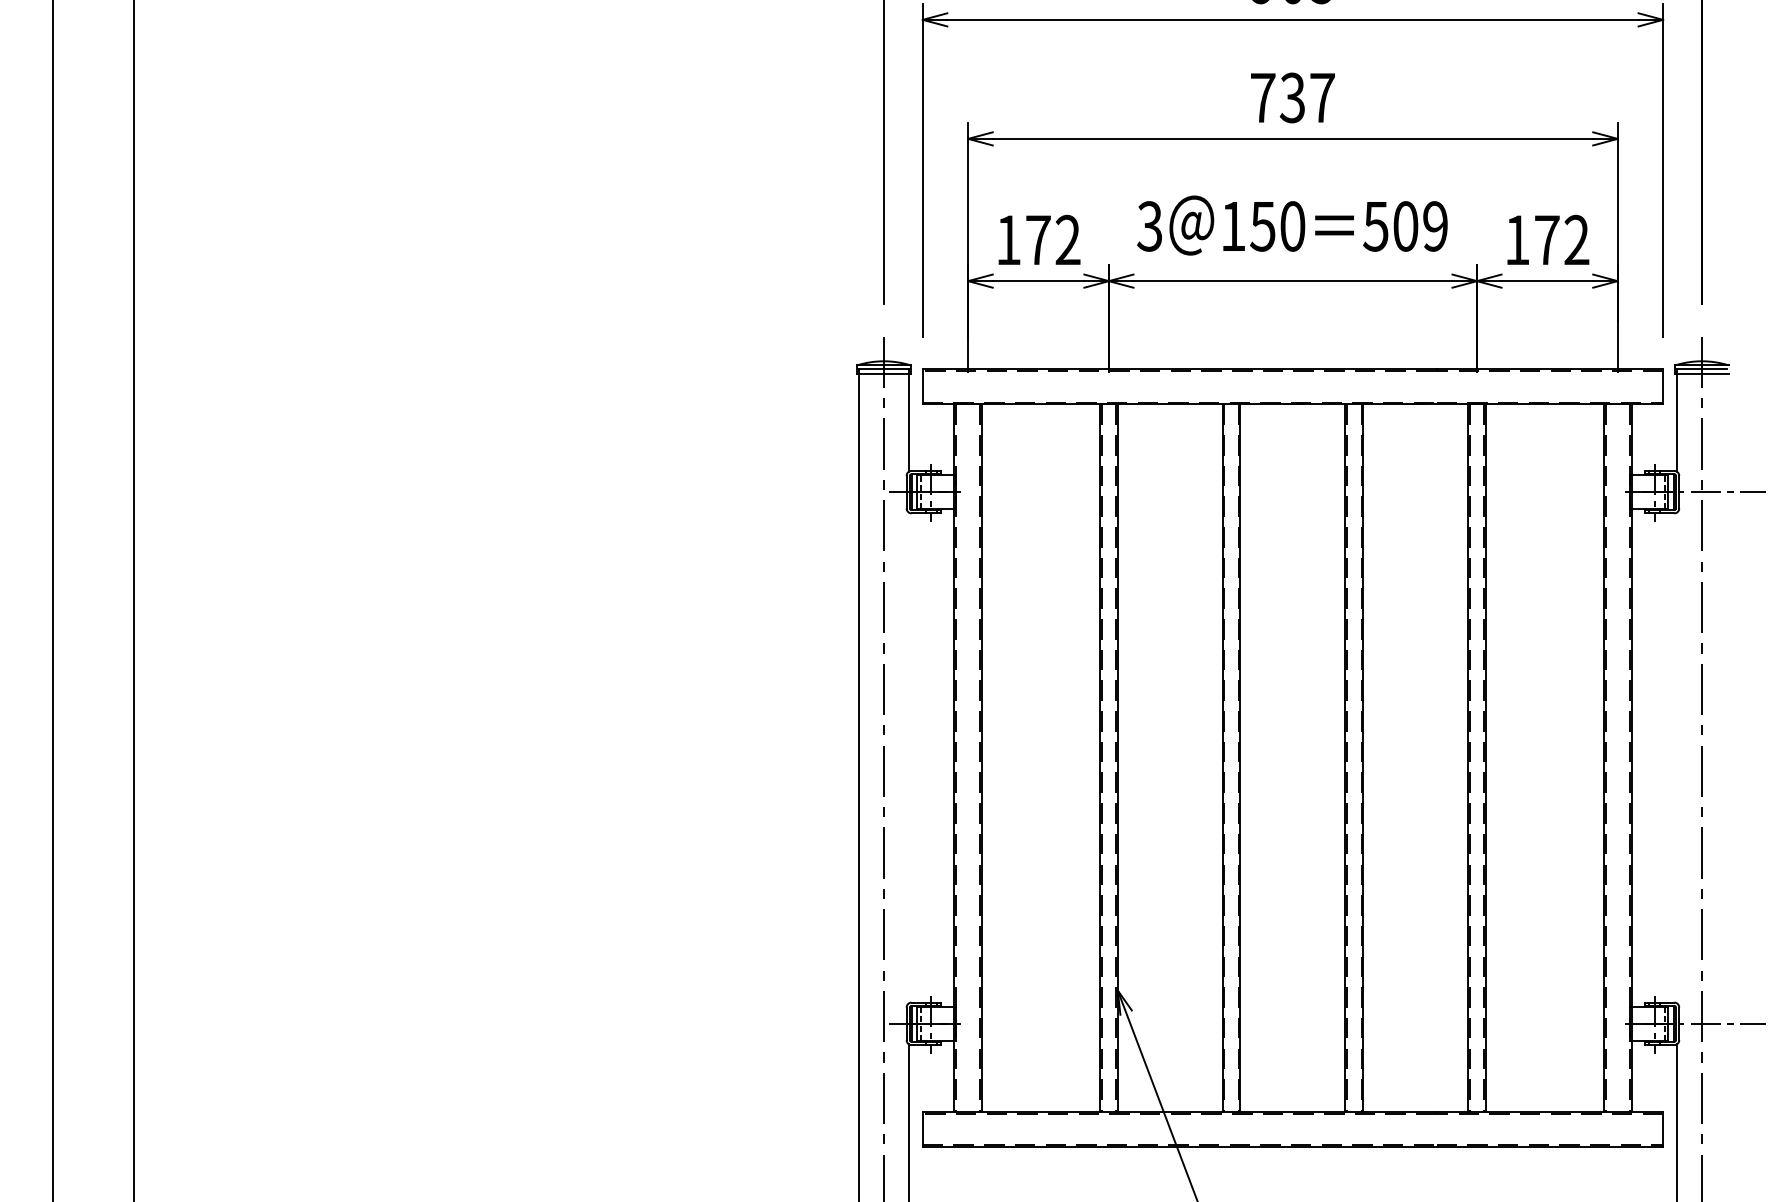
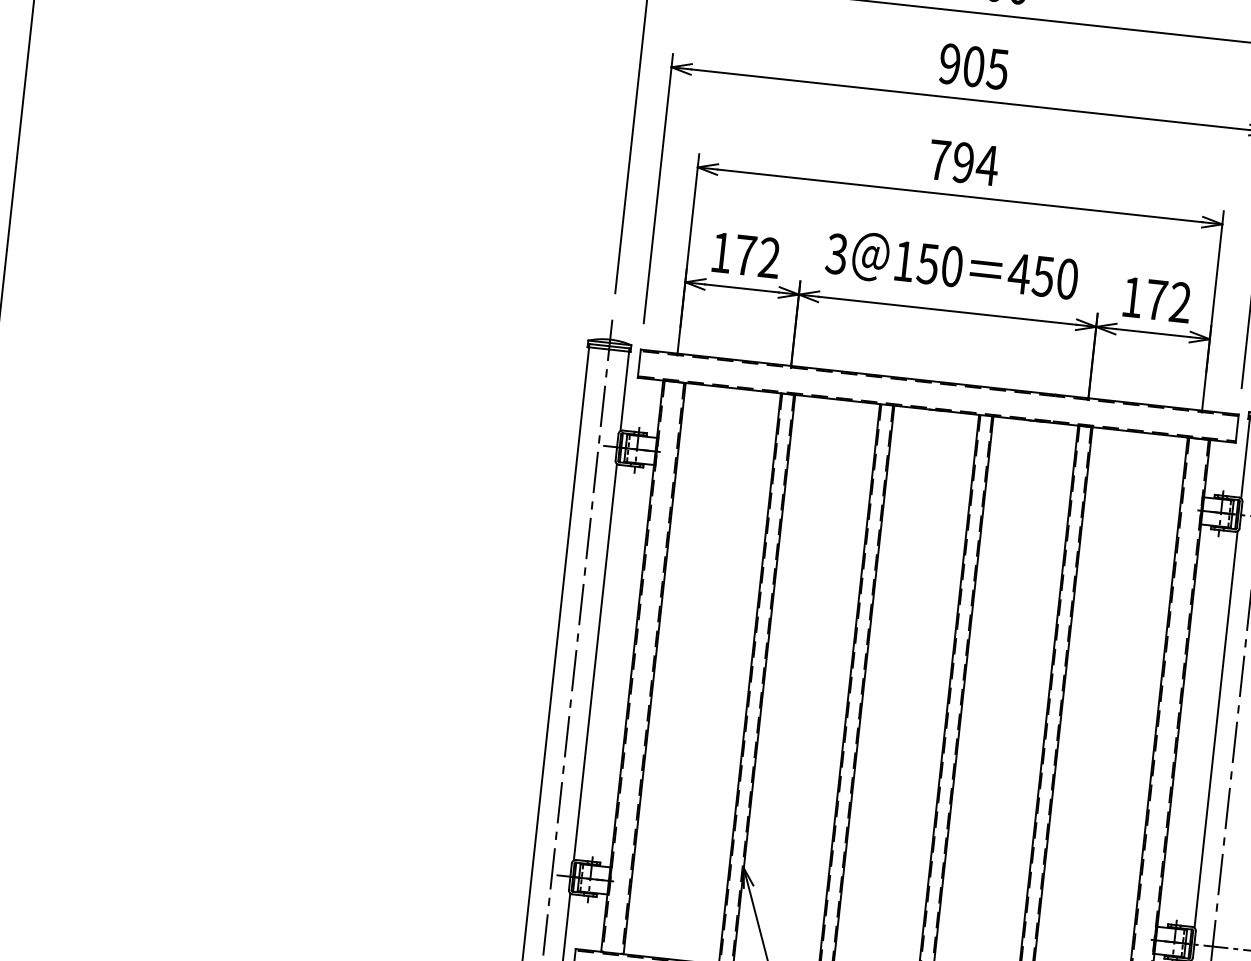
text: (1307, 97) -> (975, 163), 737 -> 794
text: (1404, 226) -> (1042, 276), 509 -> 450
line: (908, 757) -> (595, 661), added
line: (1677, 757) -> (1216, 729), added

